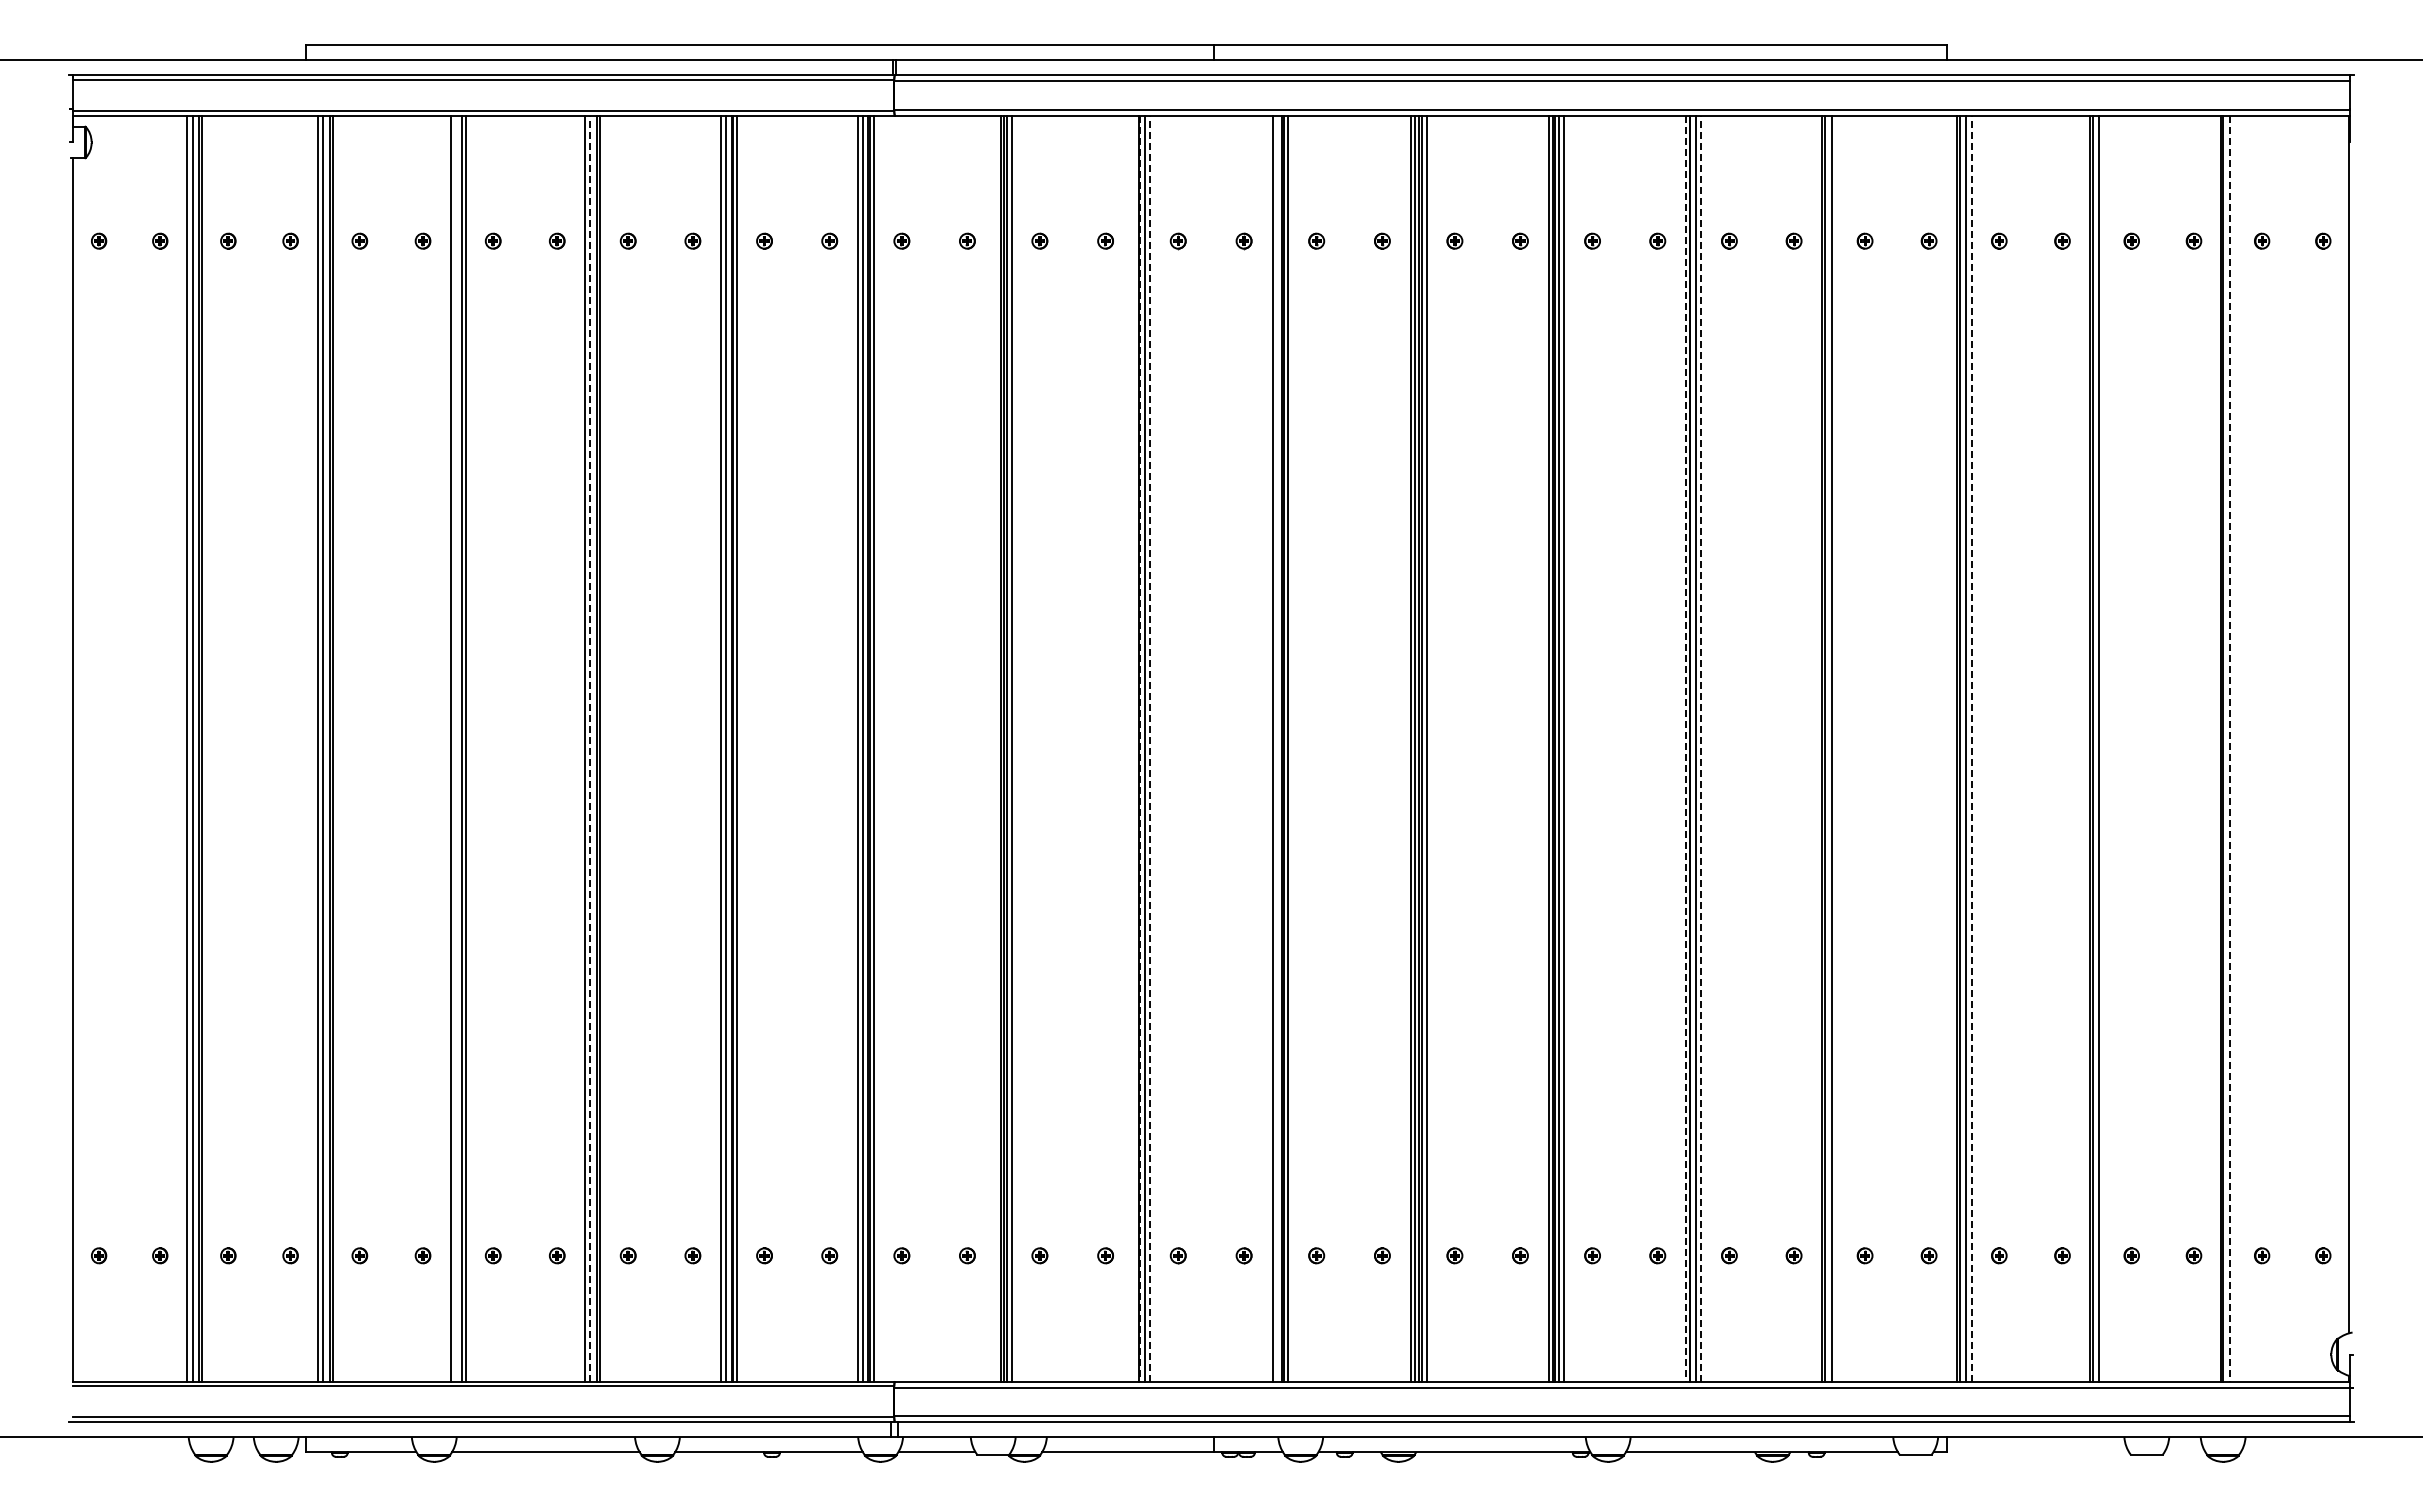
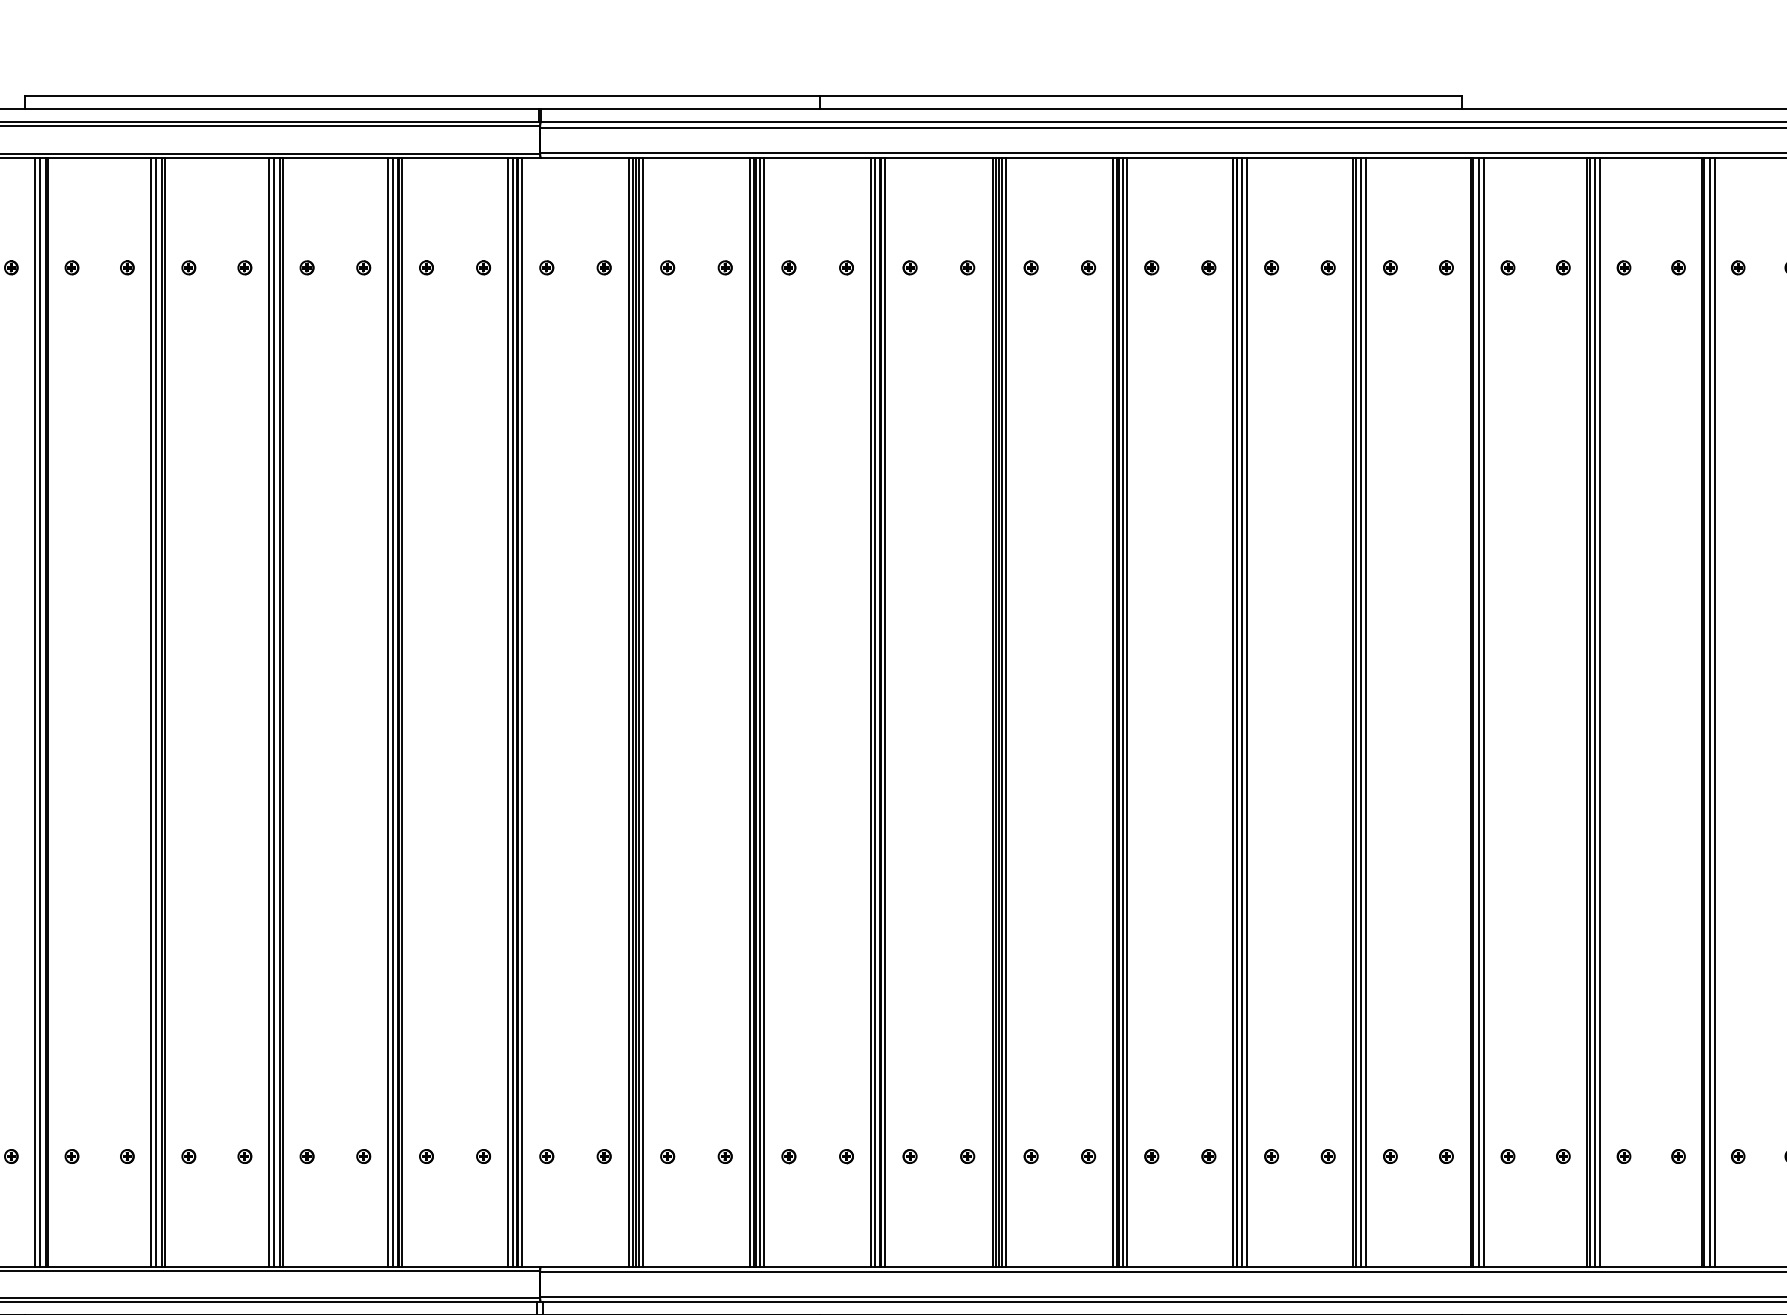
line: (456, 748) -> (156, 712), added
line: (590, 748) -> (274, 712), dashed -> solid
line: (995, 748) -> (628, 712), added
line: (1134, 748) -> (750, 712), added
line: (1149, 748) -> (763, 712), dashed -> solid
line: (1277, 748) -> (875, 712), added
line: (1701, 748) -> (1247, 712), dashed -> solid
line: (1837, 748) -> (1366, 712), added
line: (1971, 748) -> (1483, 712), dashed -> solid
line: (2104, 748) -> (1600, 712), added
line: (2235, 748) -> (1714, 712), added
line: (1140, 749) -> (755, 713), dashed -> solid
line: (1685, 749) -> (1233, 713), dashed -> solid
line: (2229, 749) -> (1709, 713), dashed -> solid

